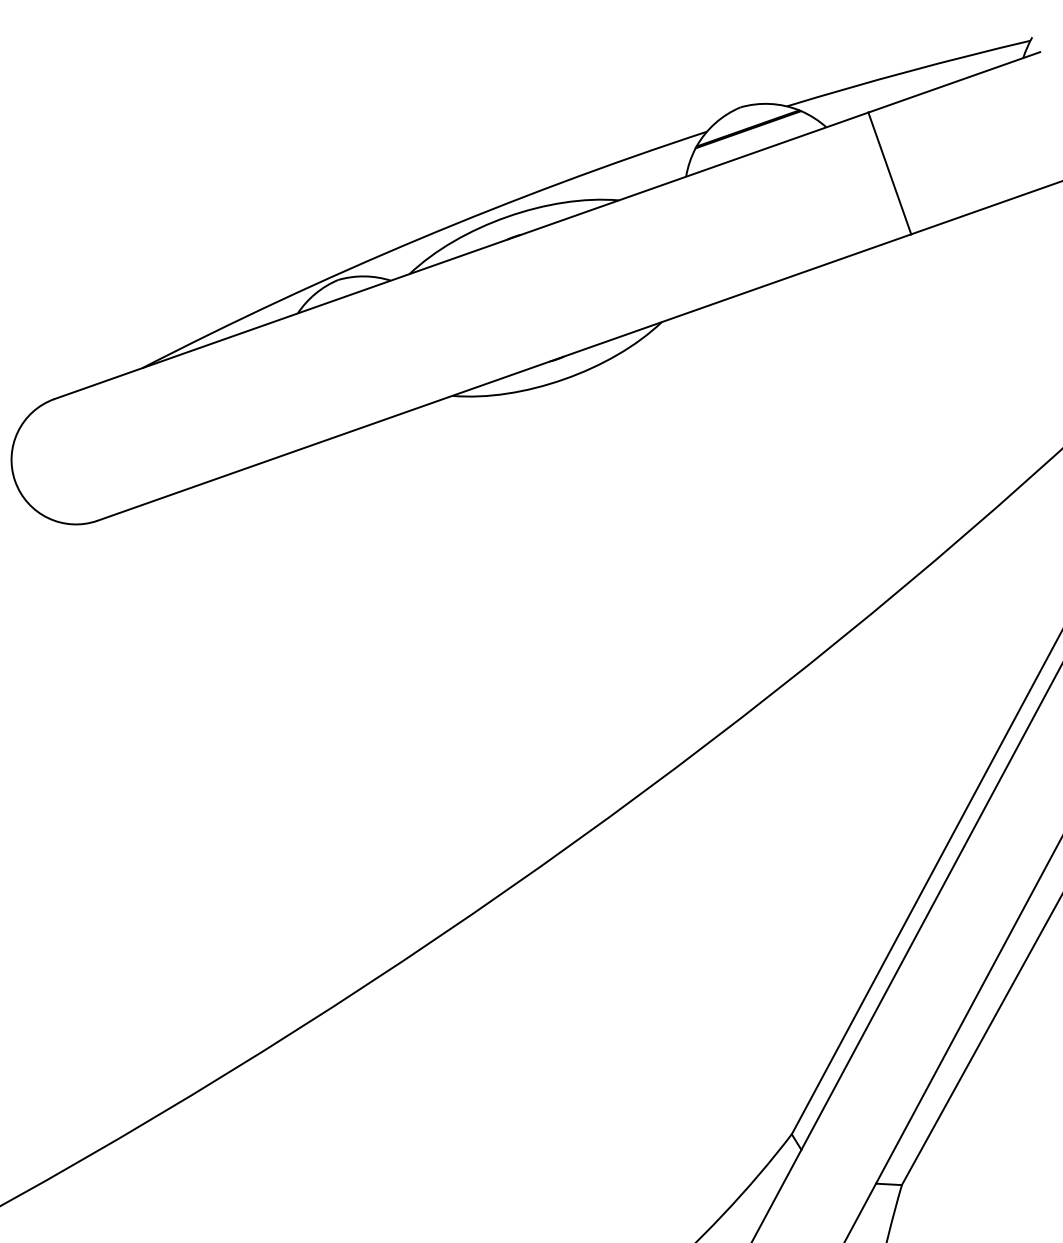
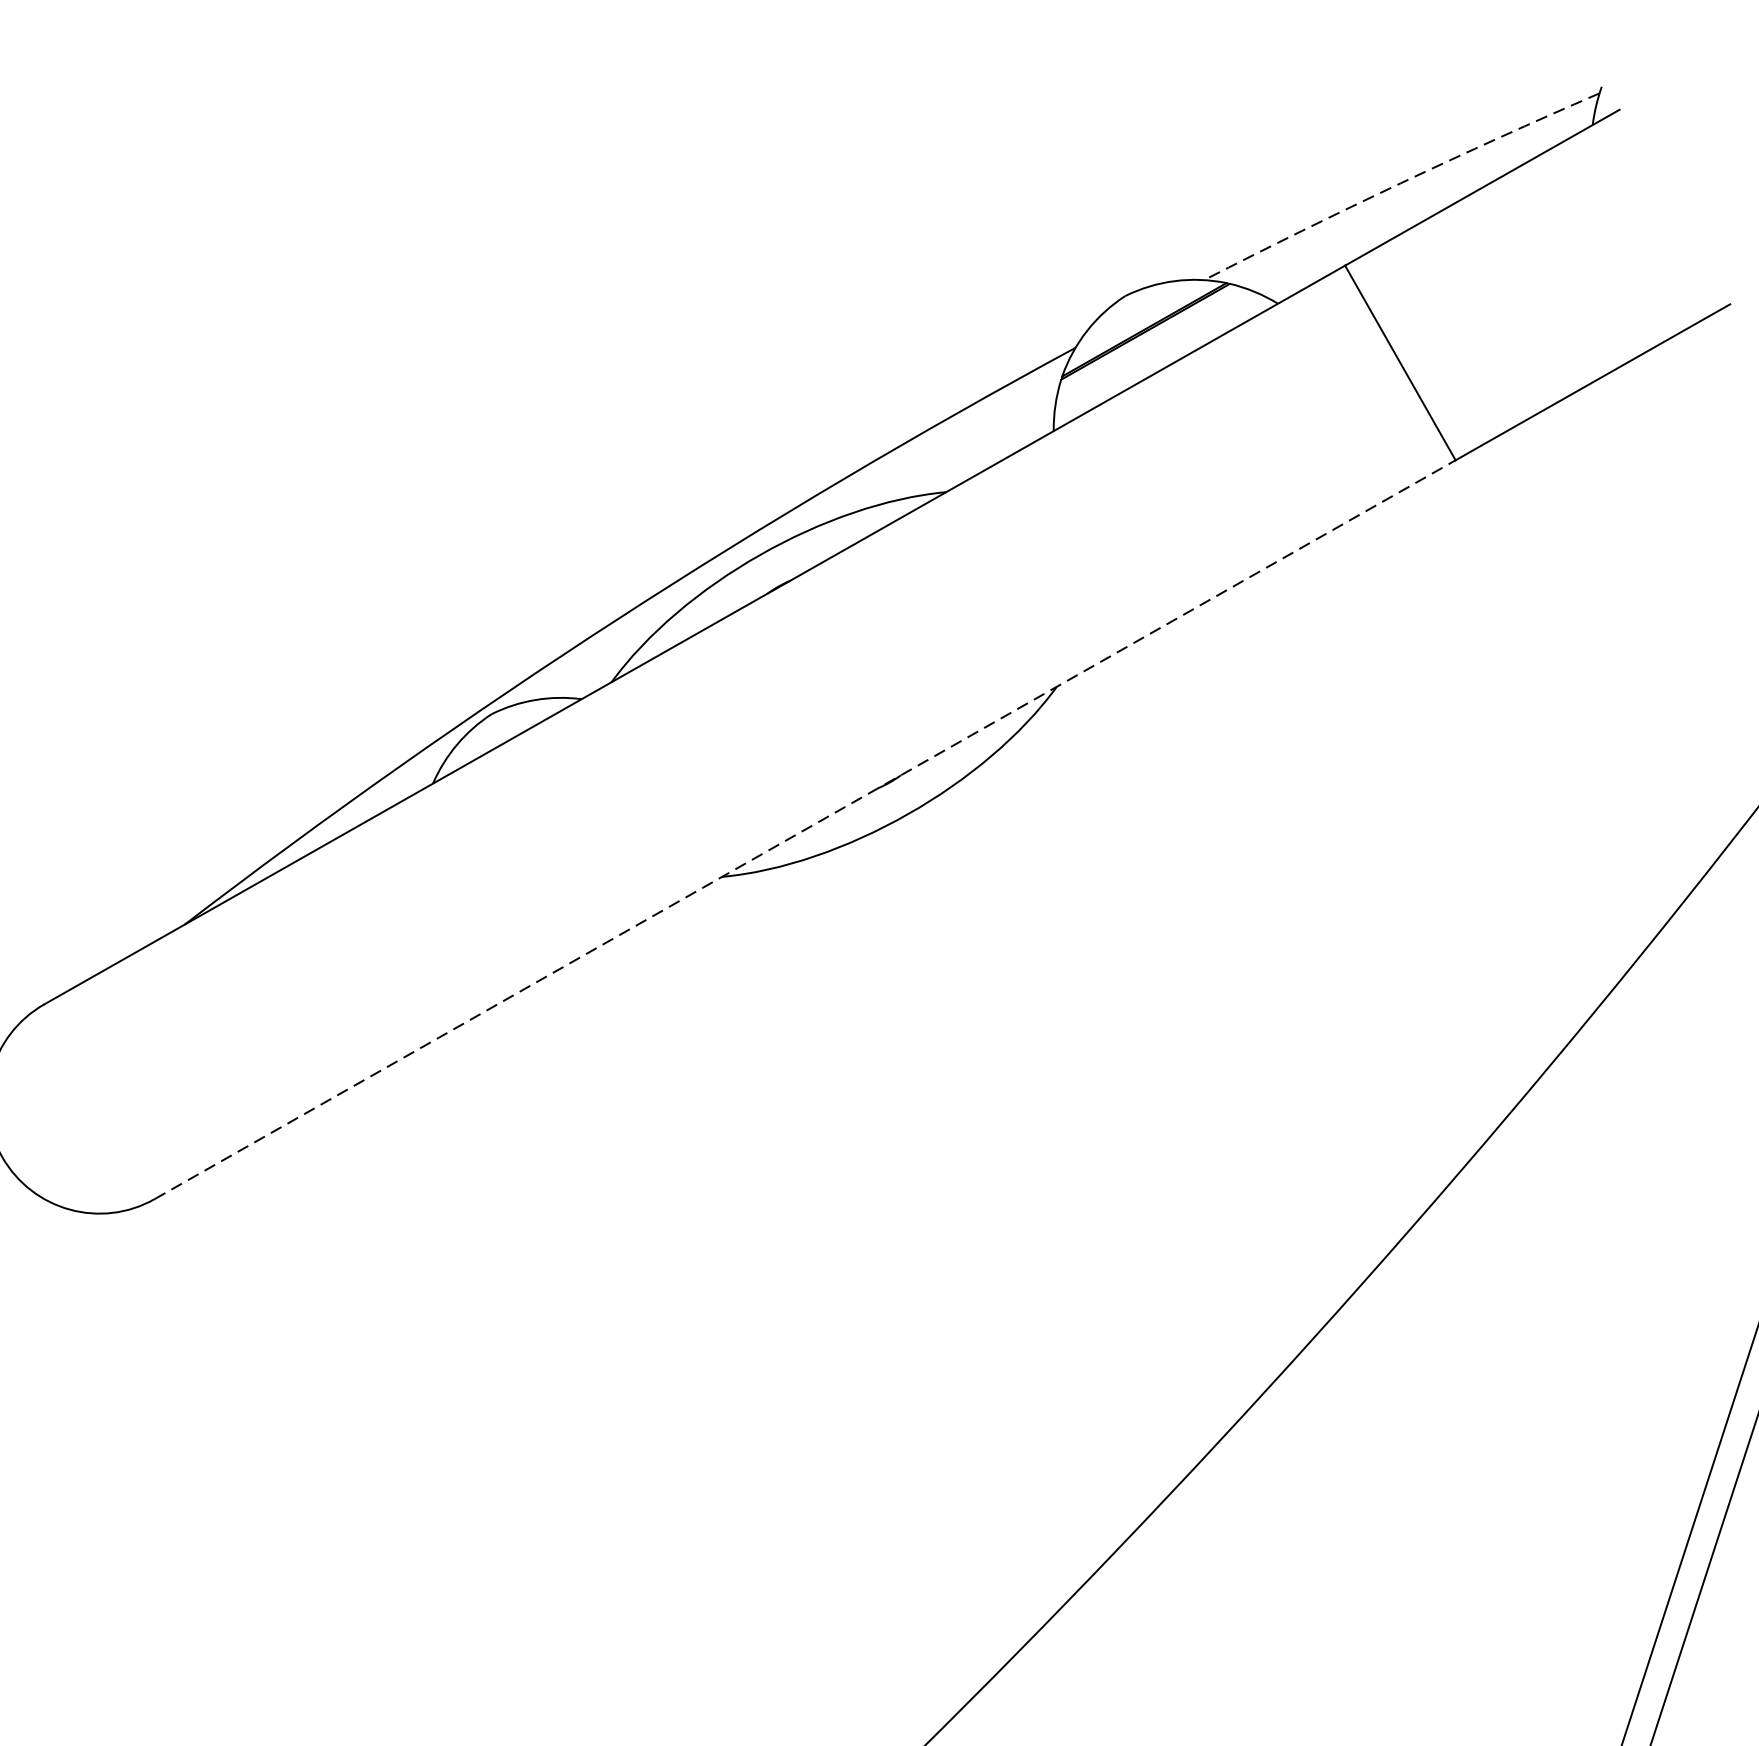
arc: (908, 71) -> (1400, 183), solid -> dashed
line: (504, 377) -> (805, 829), solid -> dashed

